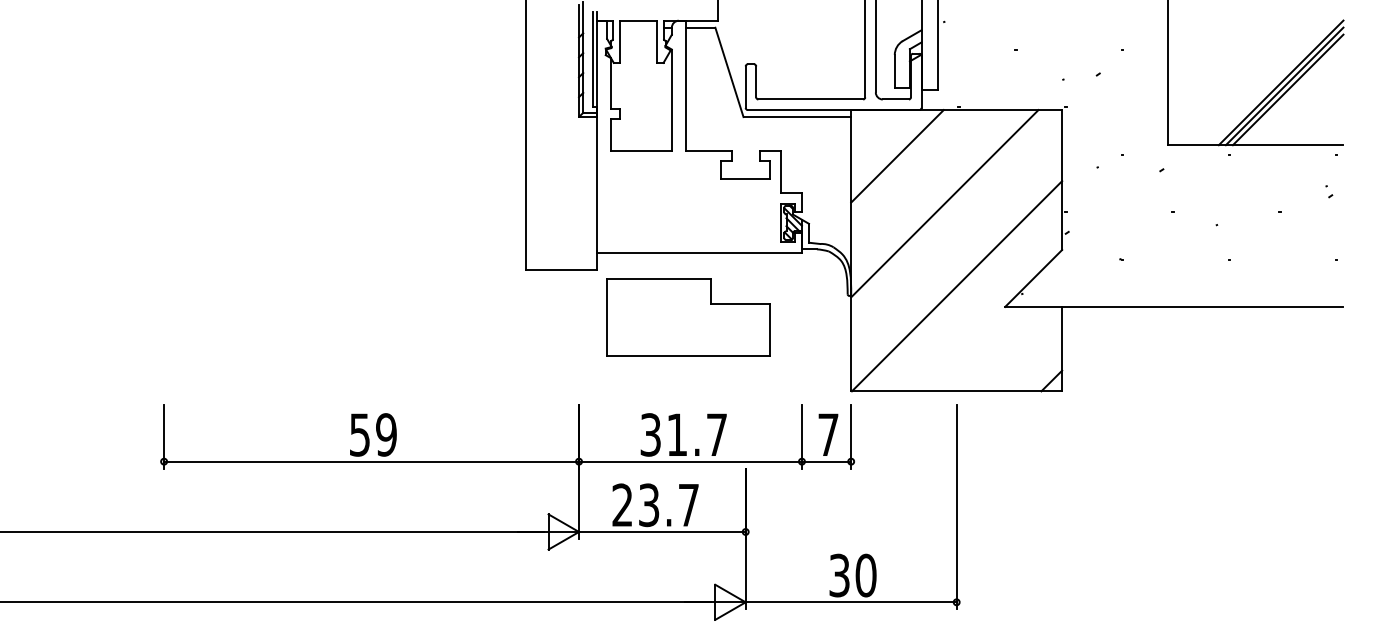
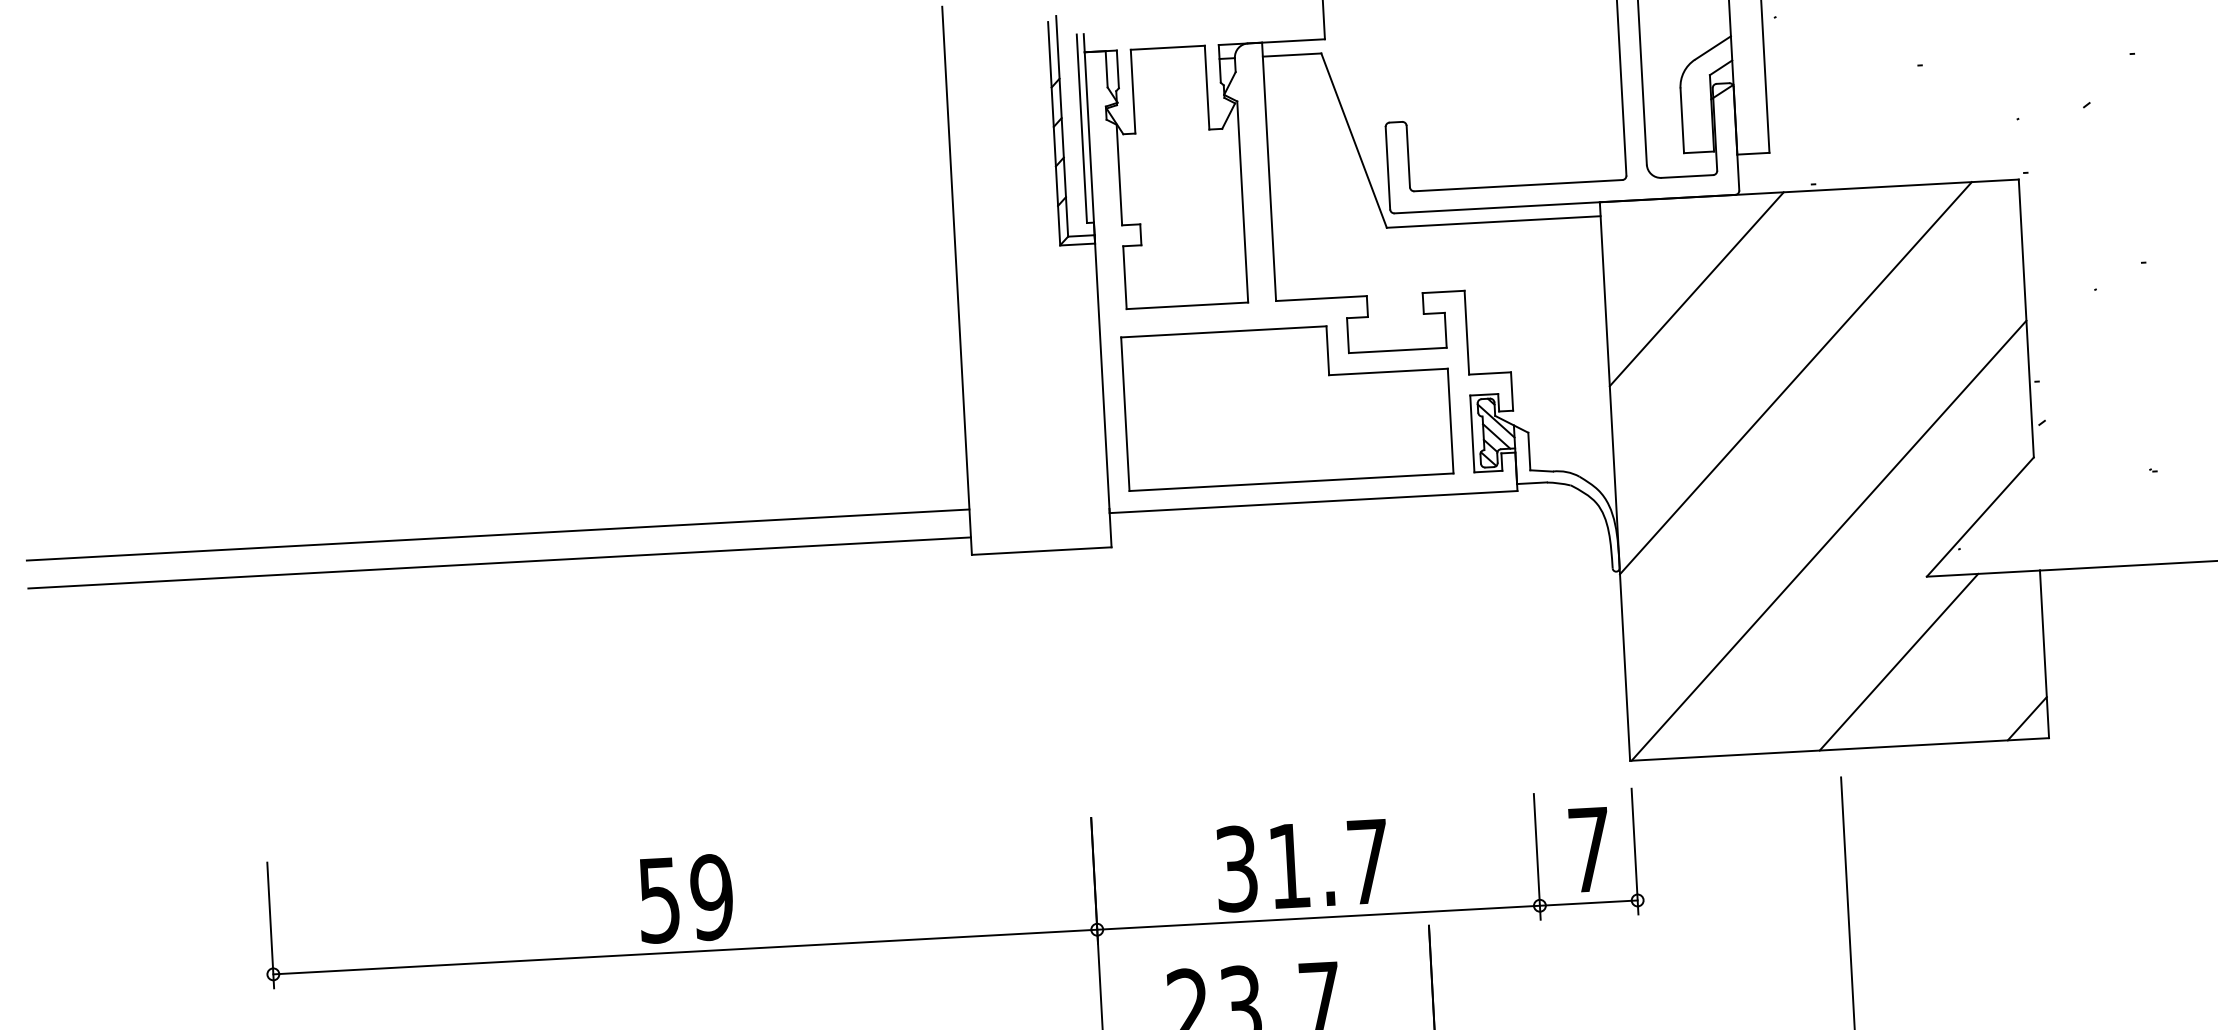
line: (288, 247) -> (497, 535), added
line: (288, 261) -> (498, 563), added
part: (688, 317) -> (1286, 405), moved
line: (988, 348) -> (1898, 660), added

